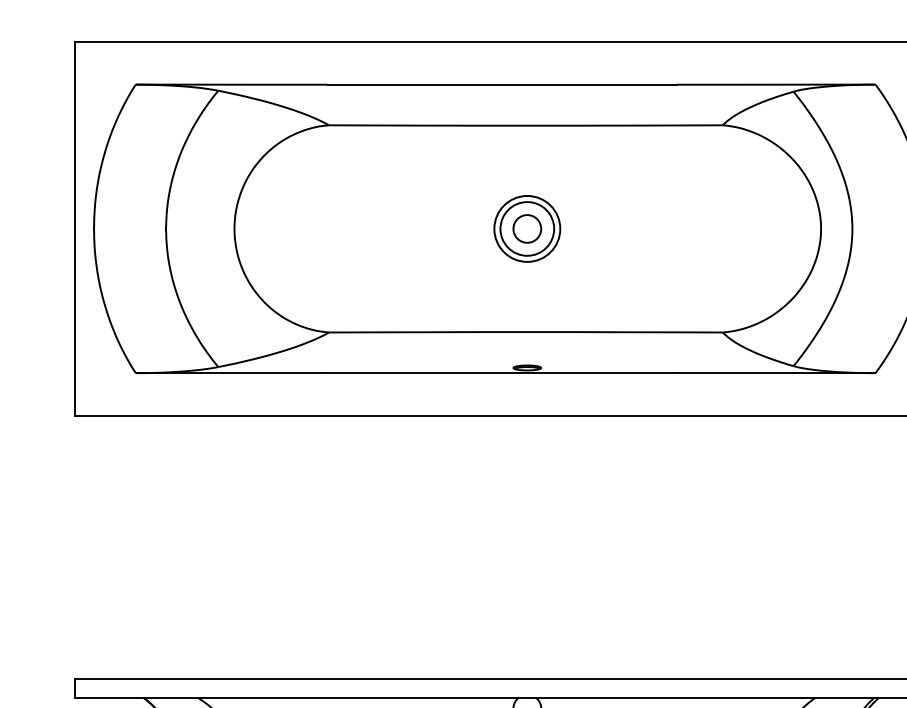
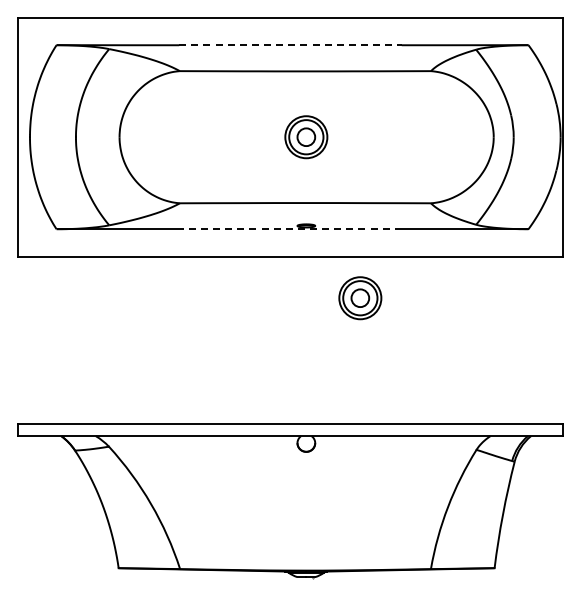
line: (502, 85) -> (290, 45), solid -> dashed
line: (502, 373) -> (290, 229), solid -> dashed
part: (612, 481) -> (360, 298), added

